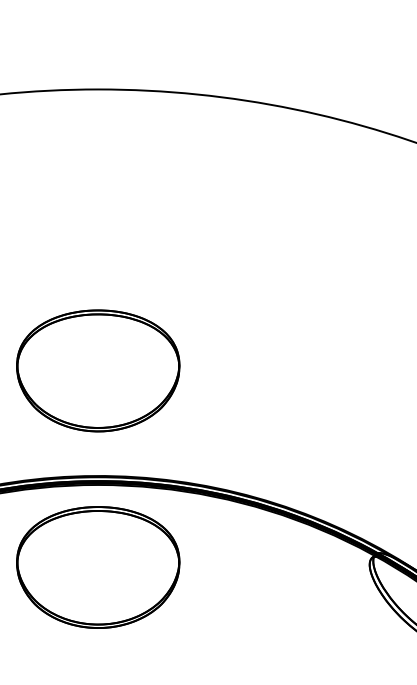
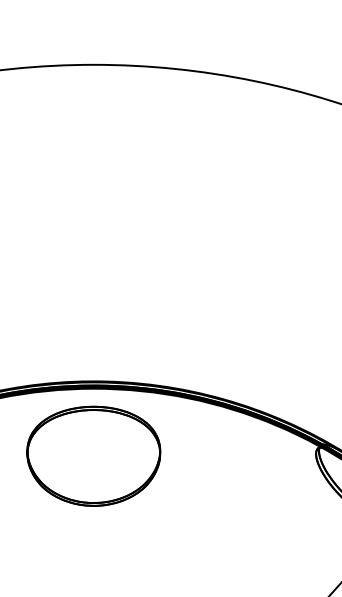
part: (97, 369) -> (93, 294), removed

